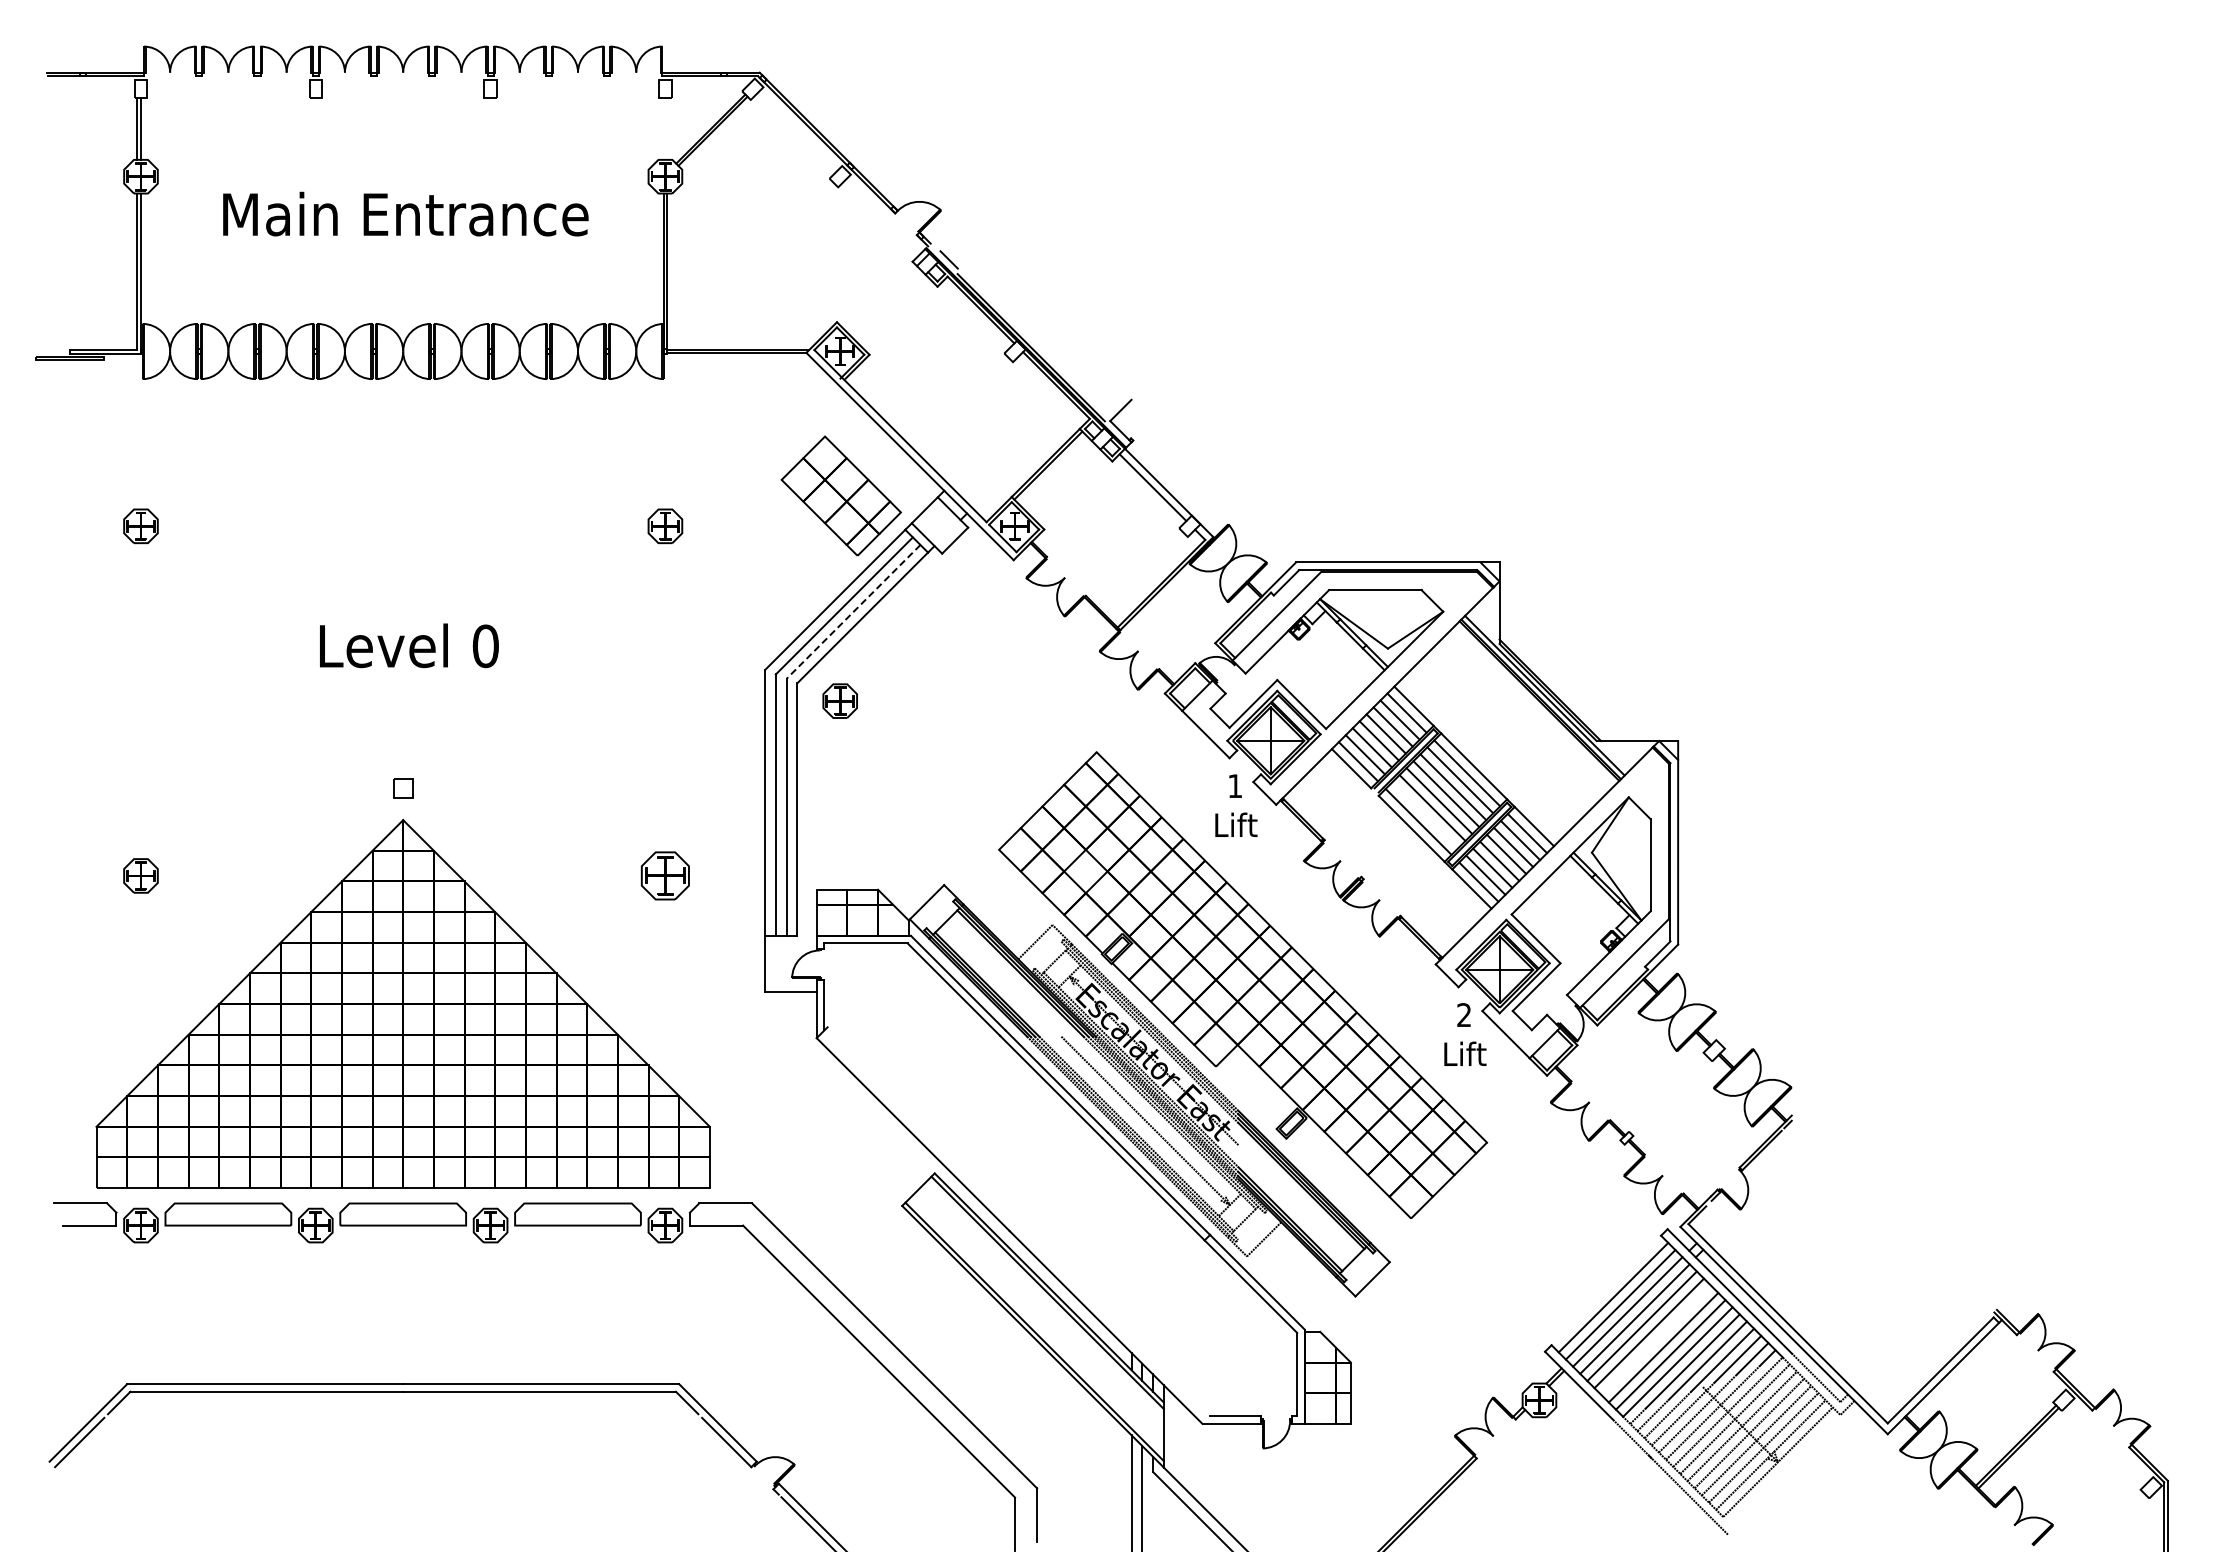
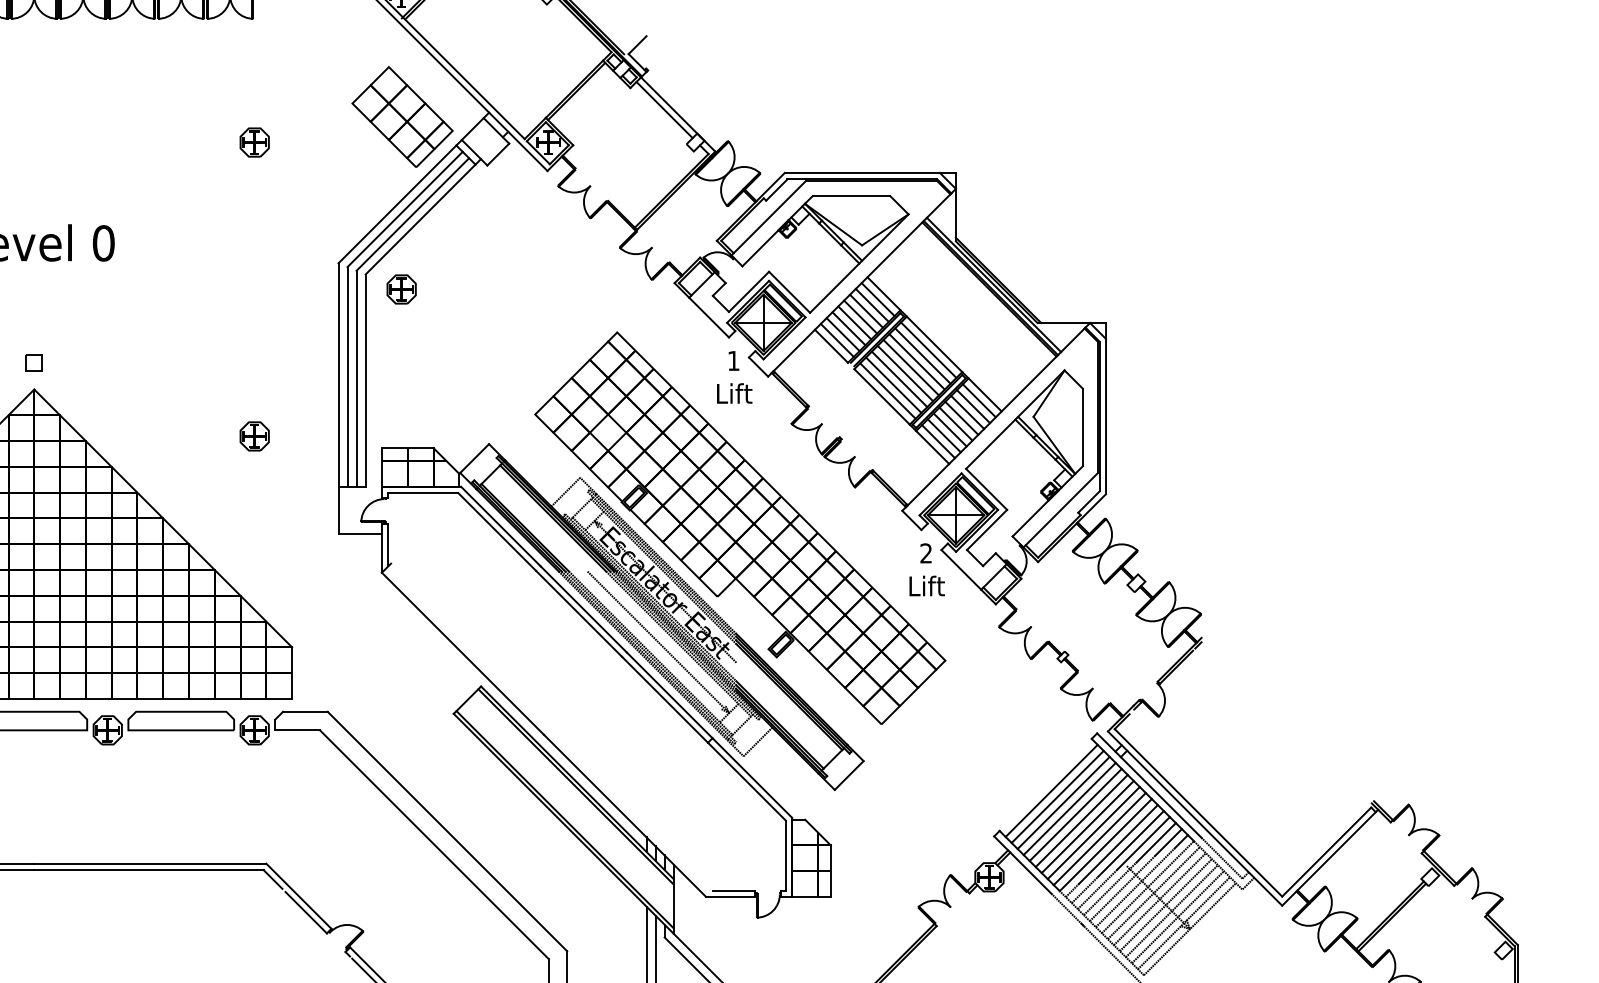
line: (853, 611) -> (412, 214), dashed -> solid
line: (1425, 814) -> (893, 384), added
part: (665, 875) -> (254, 436), size x0.71
line: (1656, 1340) -> (1087, 826), added

